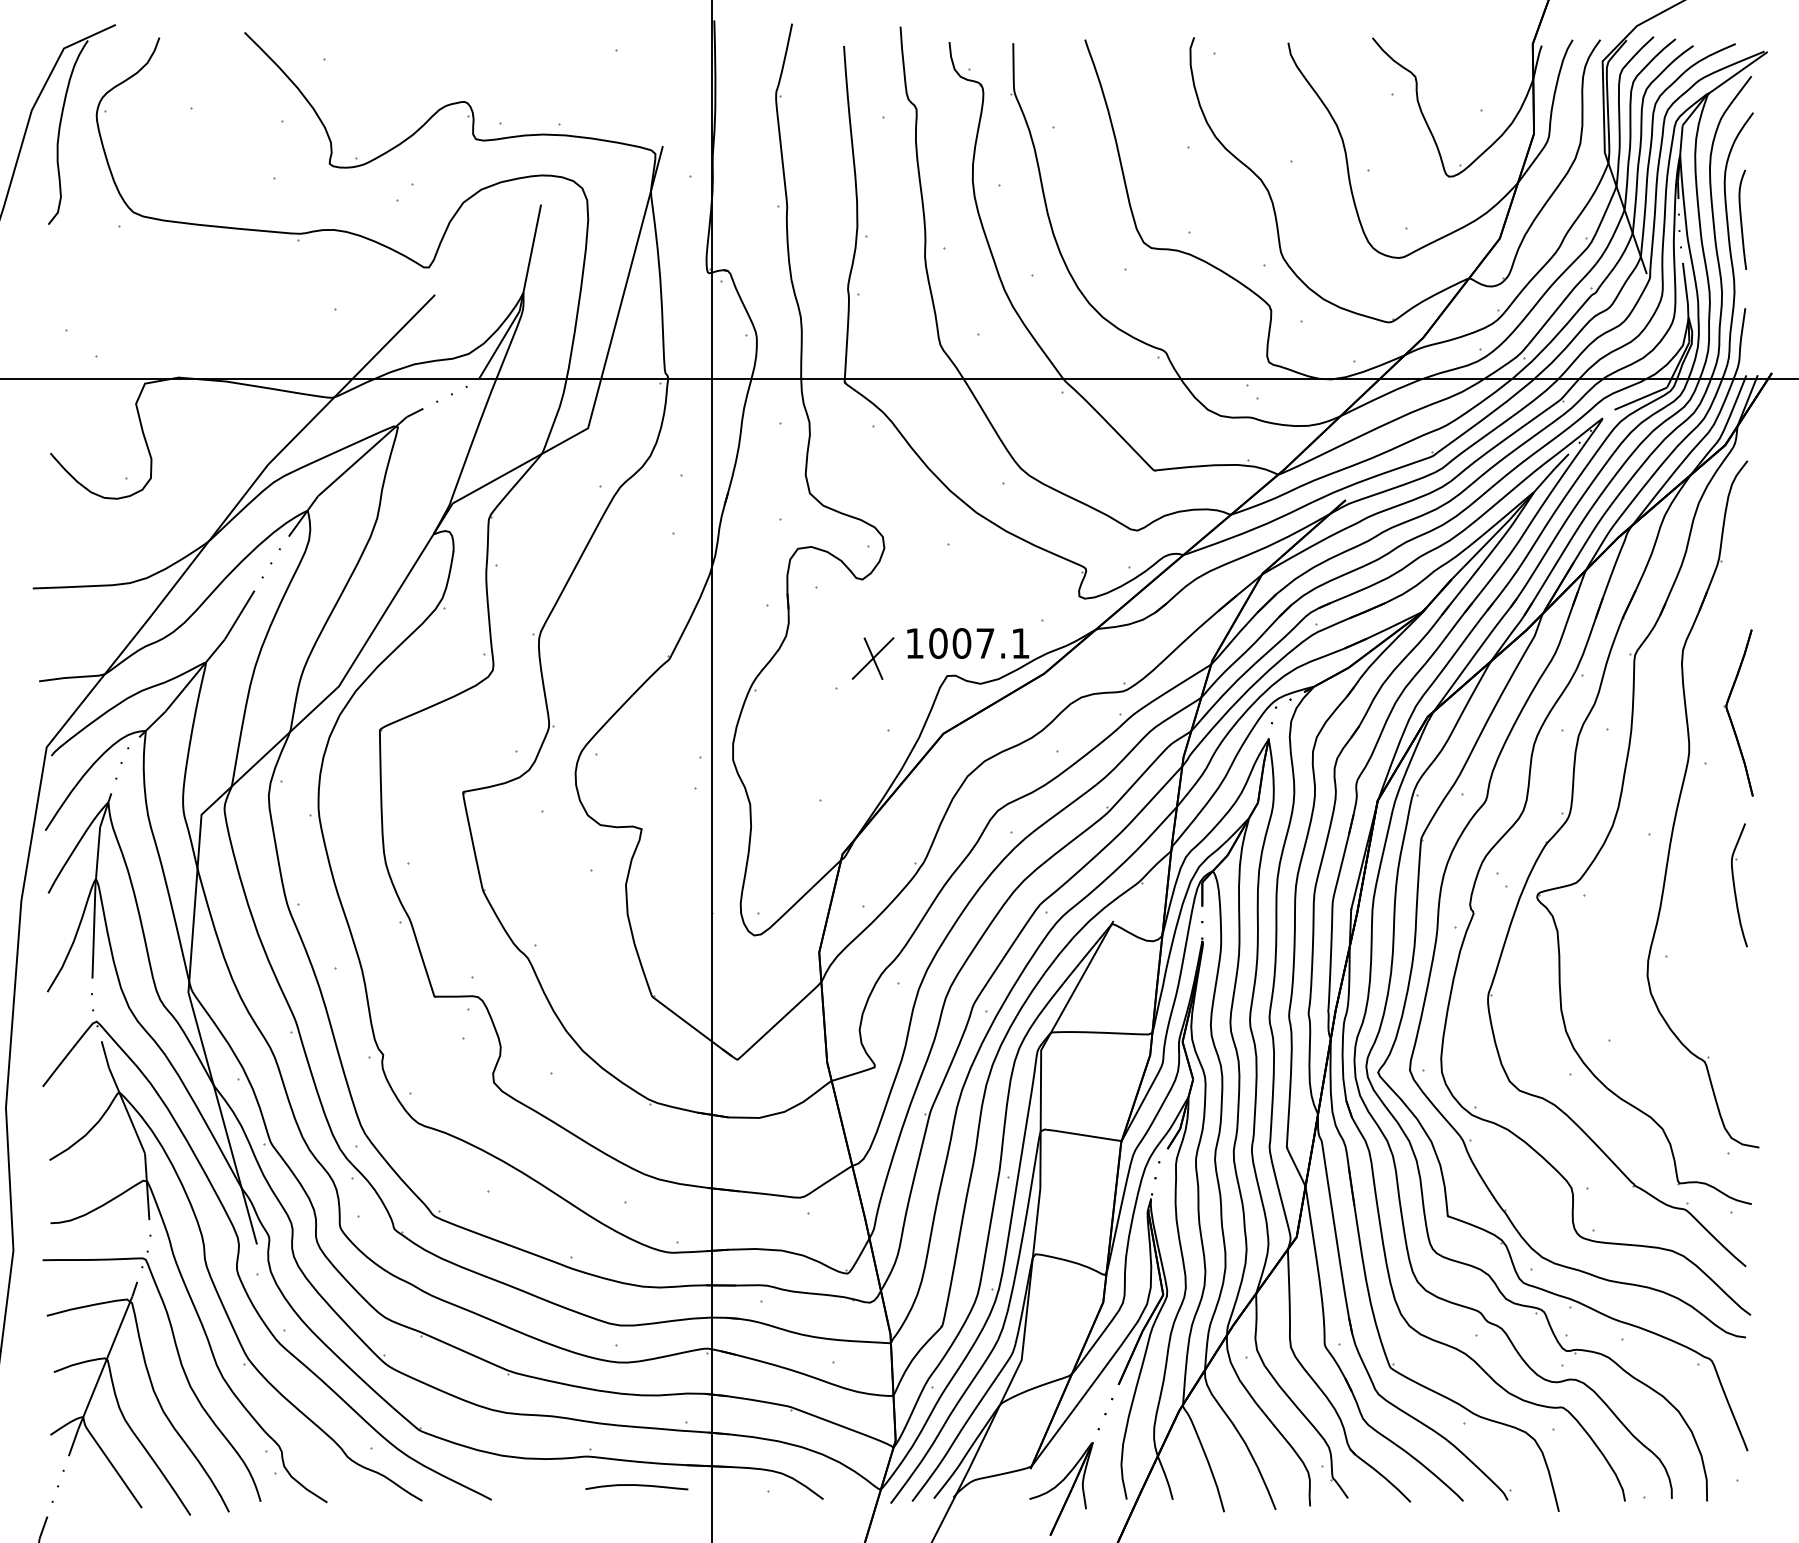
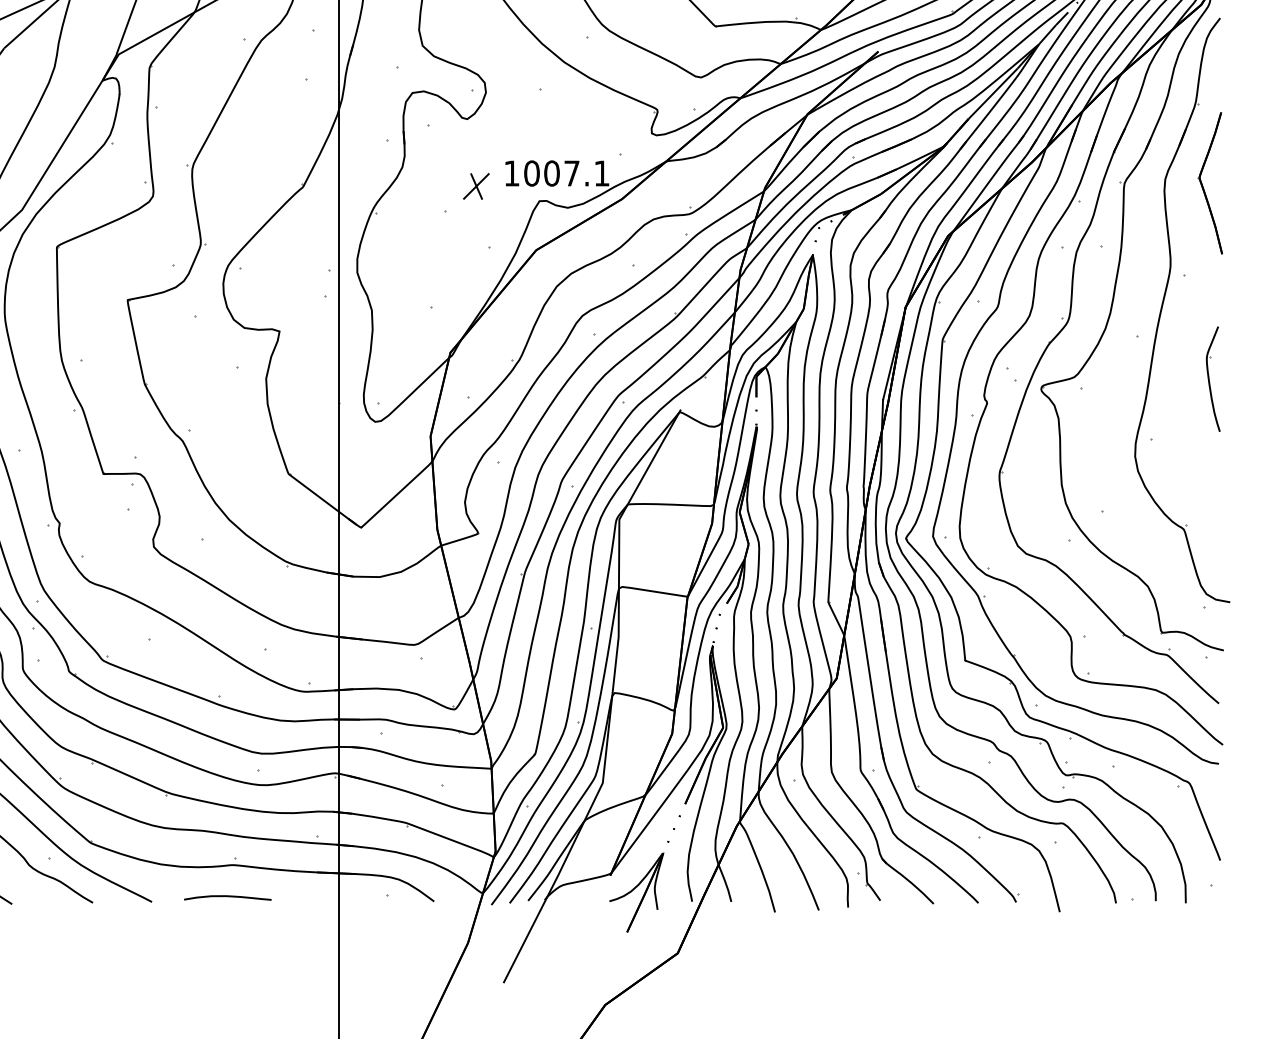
part: (872, 658) -> (475, 186), size x0.71
part: (1730, 715) -> (1203, 185), moved
curve: (637, 1486) -> (228, 897), moved

